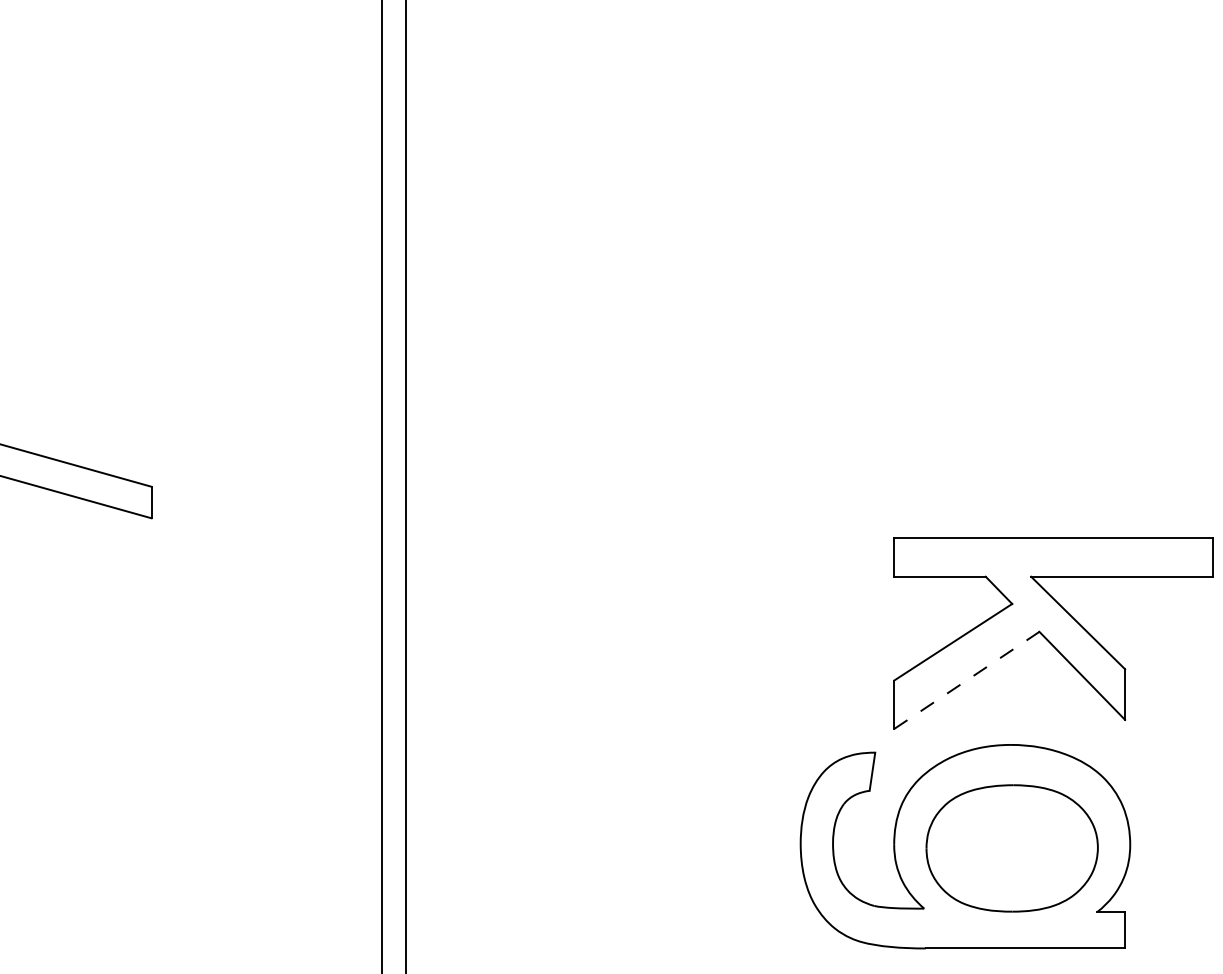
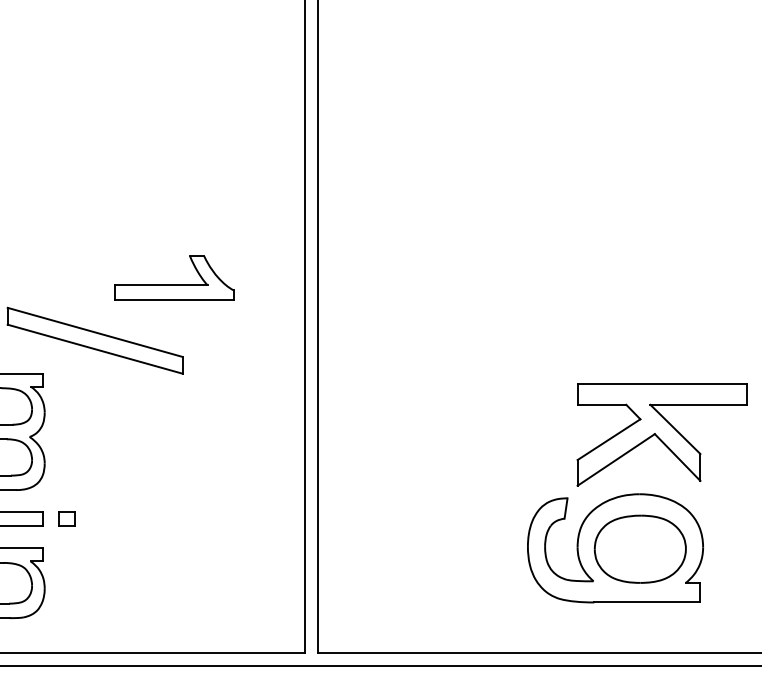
part: (135, 350) -> (174, 284), added
line: (967, 679) -> (616, 459), dashed -> solid

